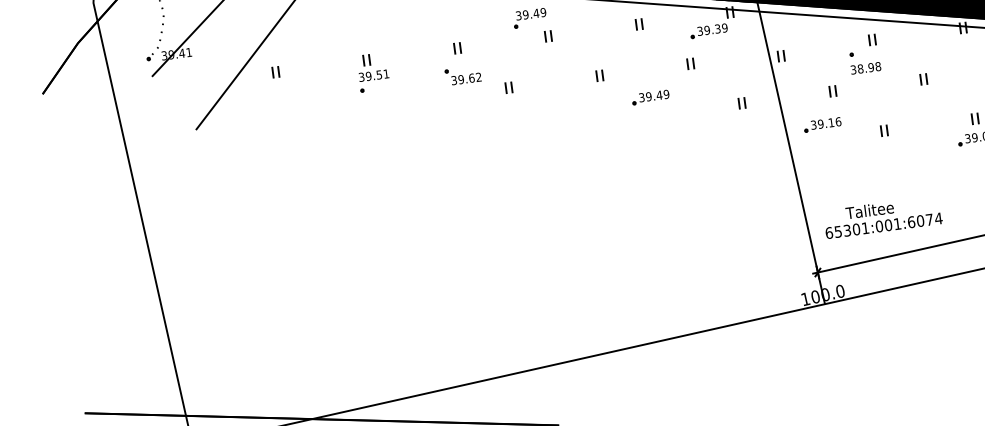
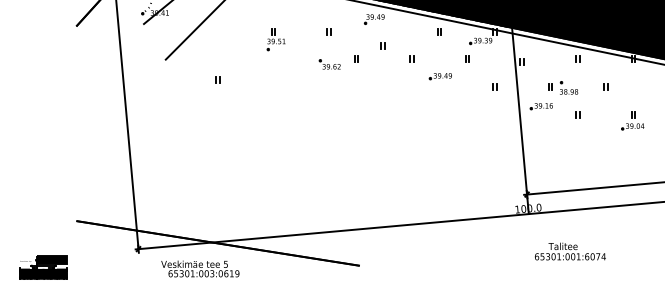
part: (547, 36) -> (382, 45), moved
part: (864, 61) -> (568, 87), moved
part: (275, 72) -> (217, 79), moved
part: (462, 75) -> (329, 64), moved
text: (883, 217) -> (570, 251), moved

